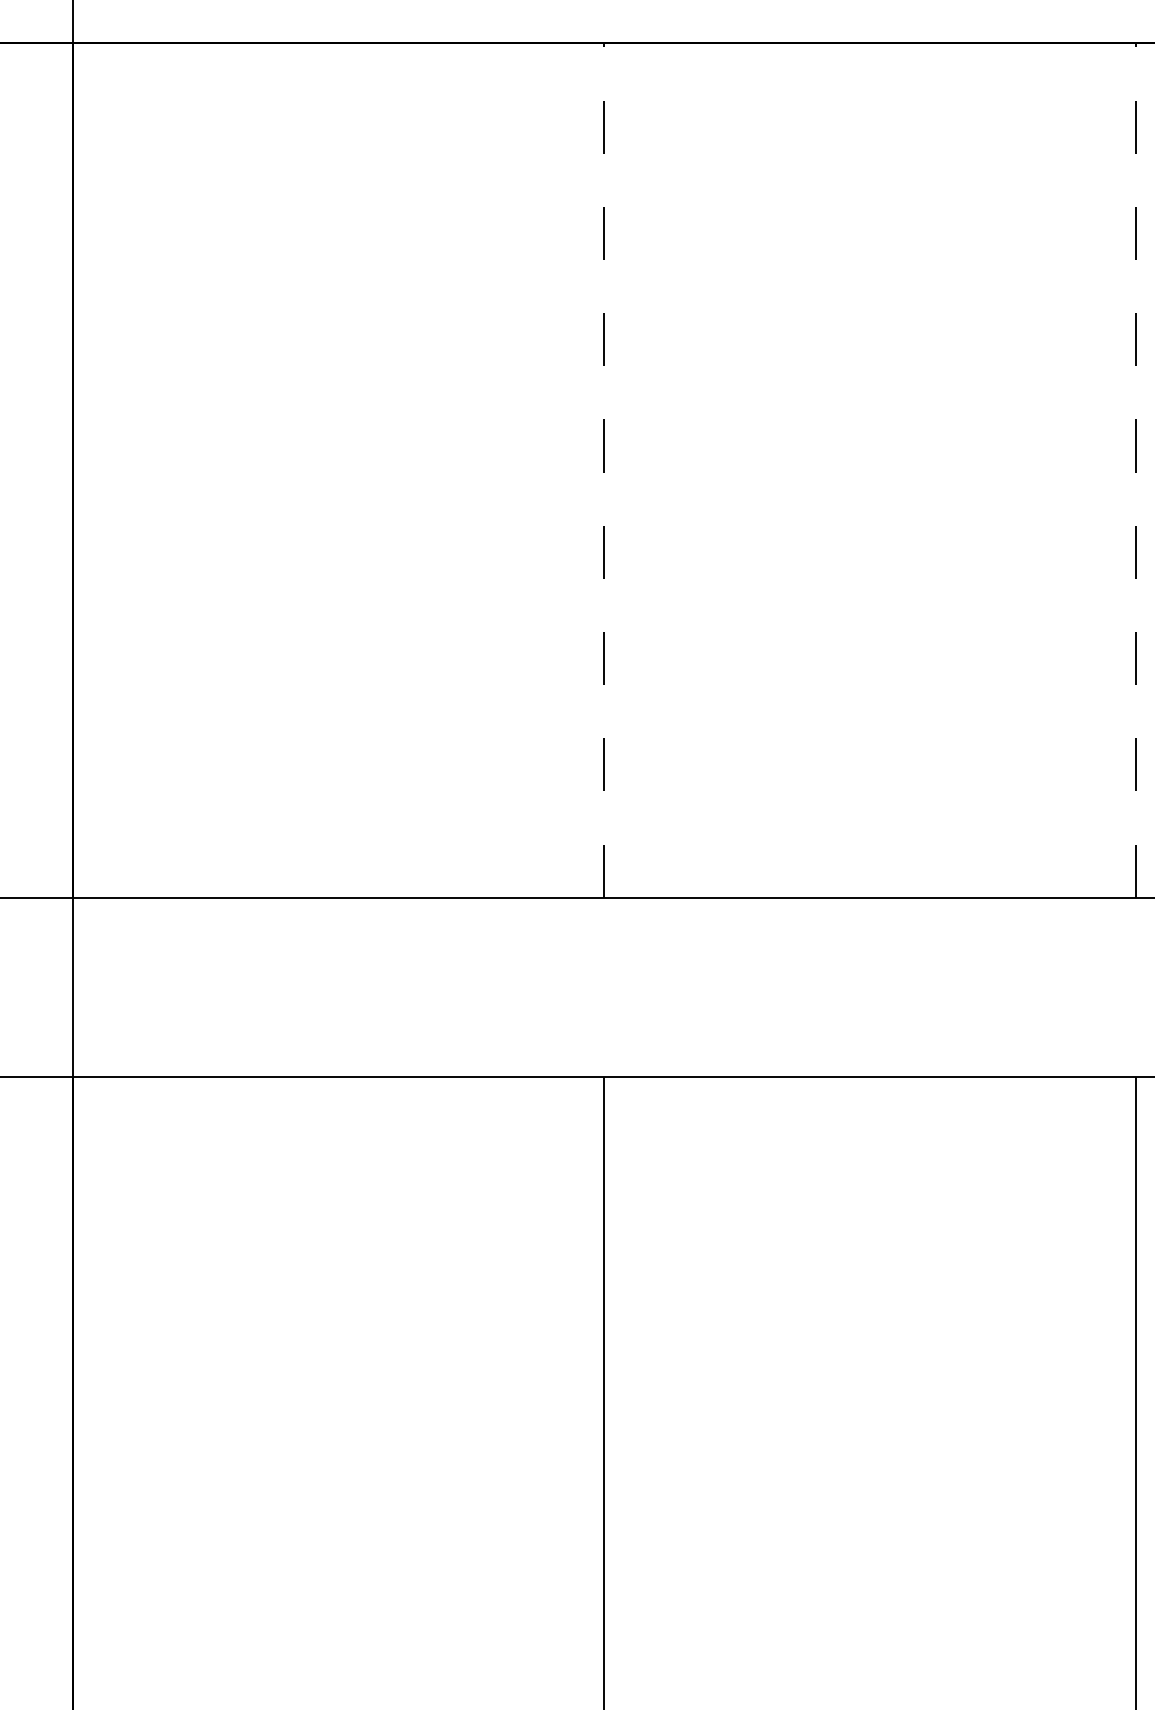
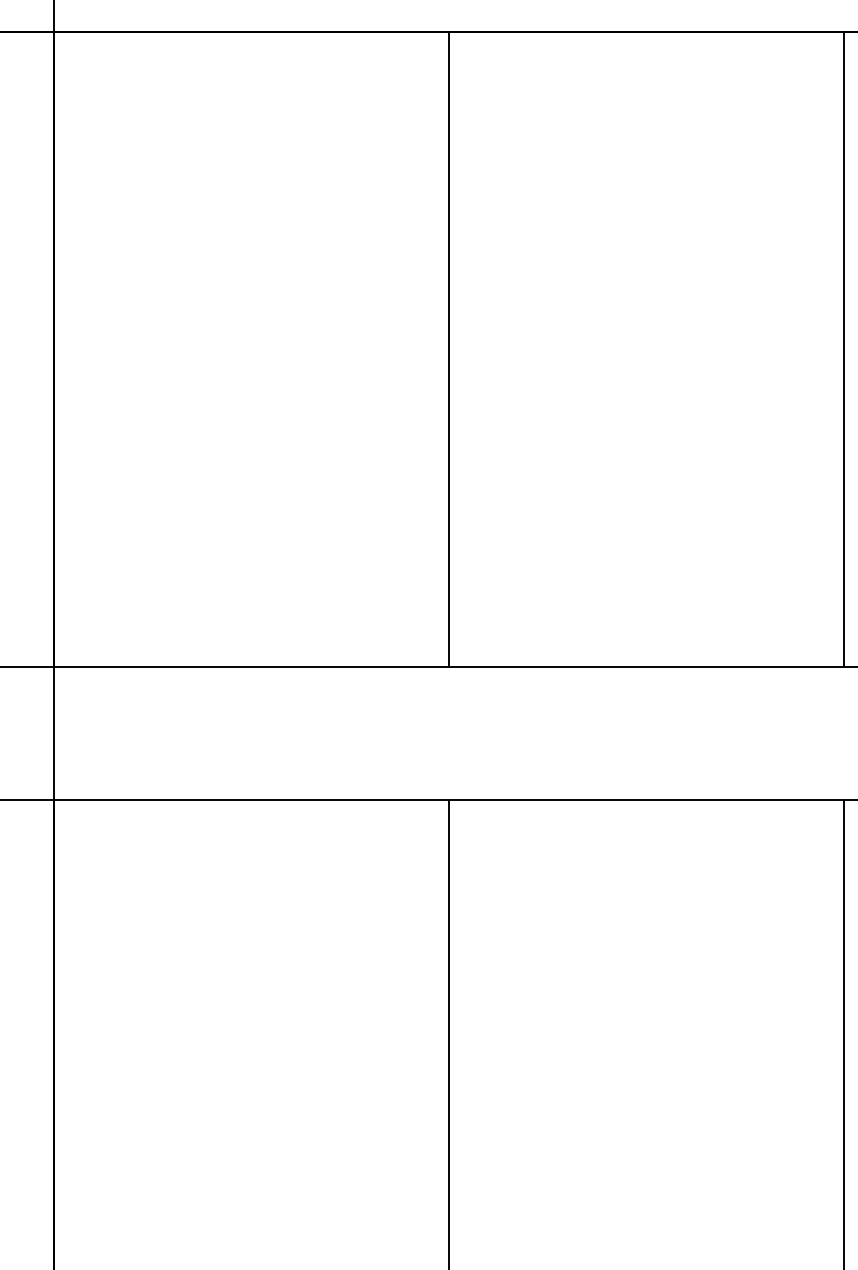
line: (604, 470) -> (449, 349), dashed -> solid
line: (1135, 470) -> (843, 349), dashed -> solid

